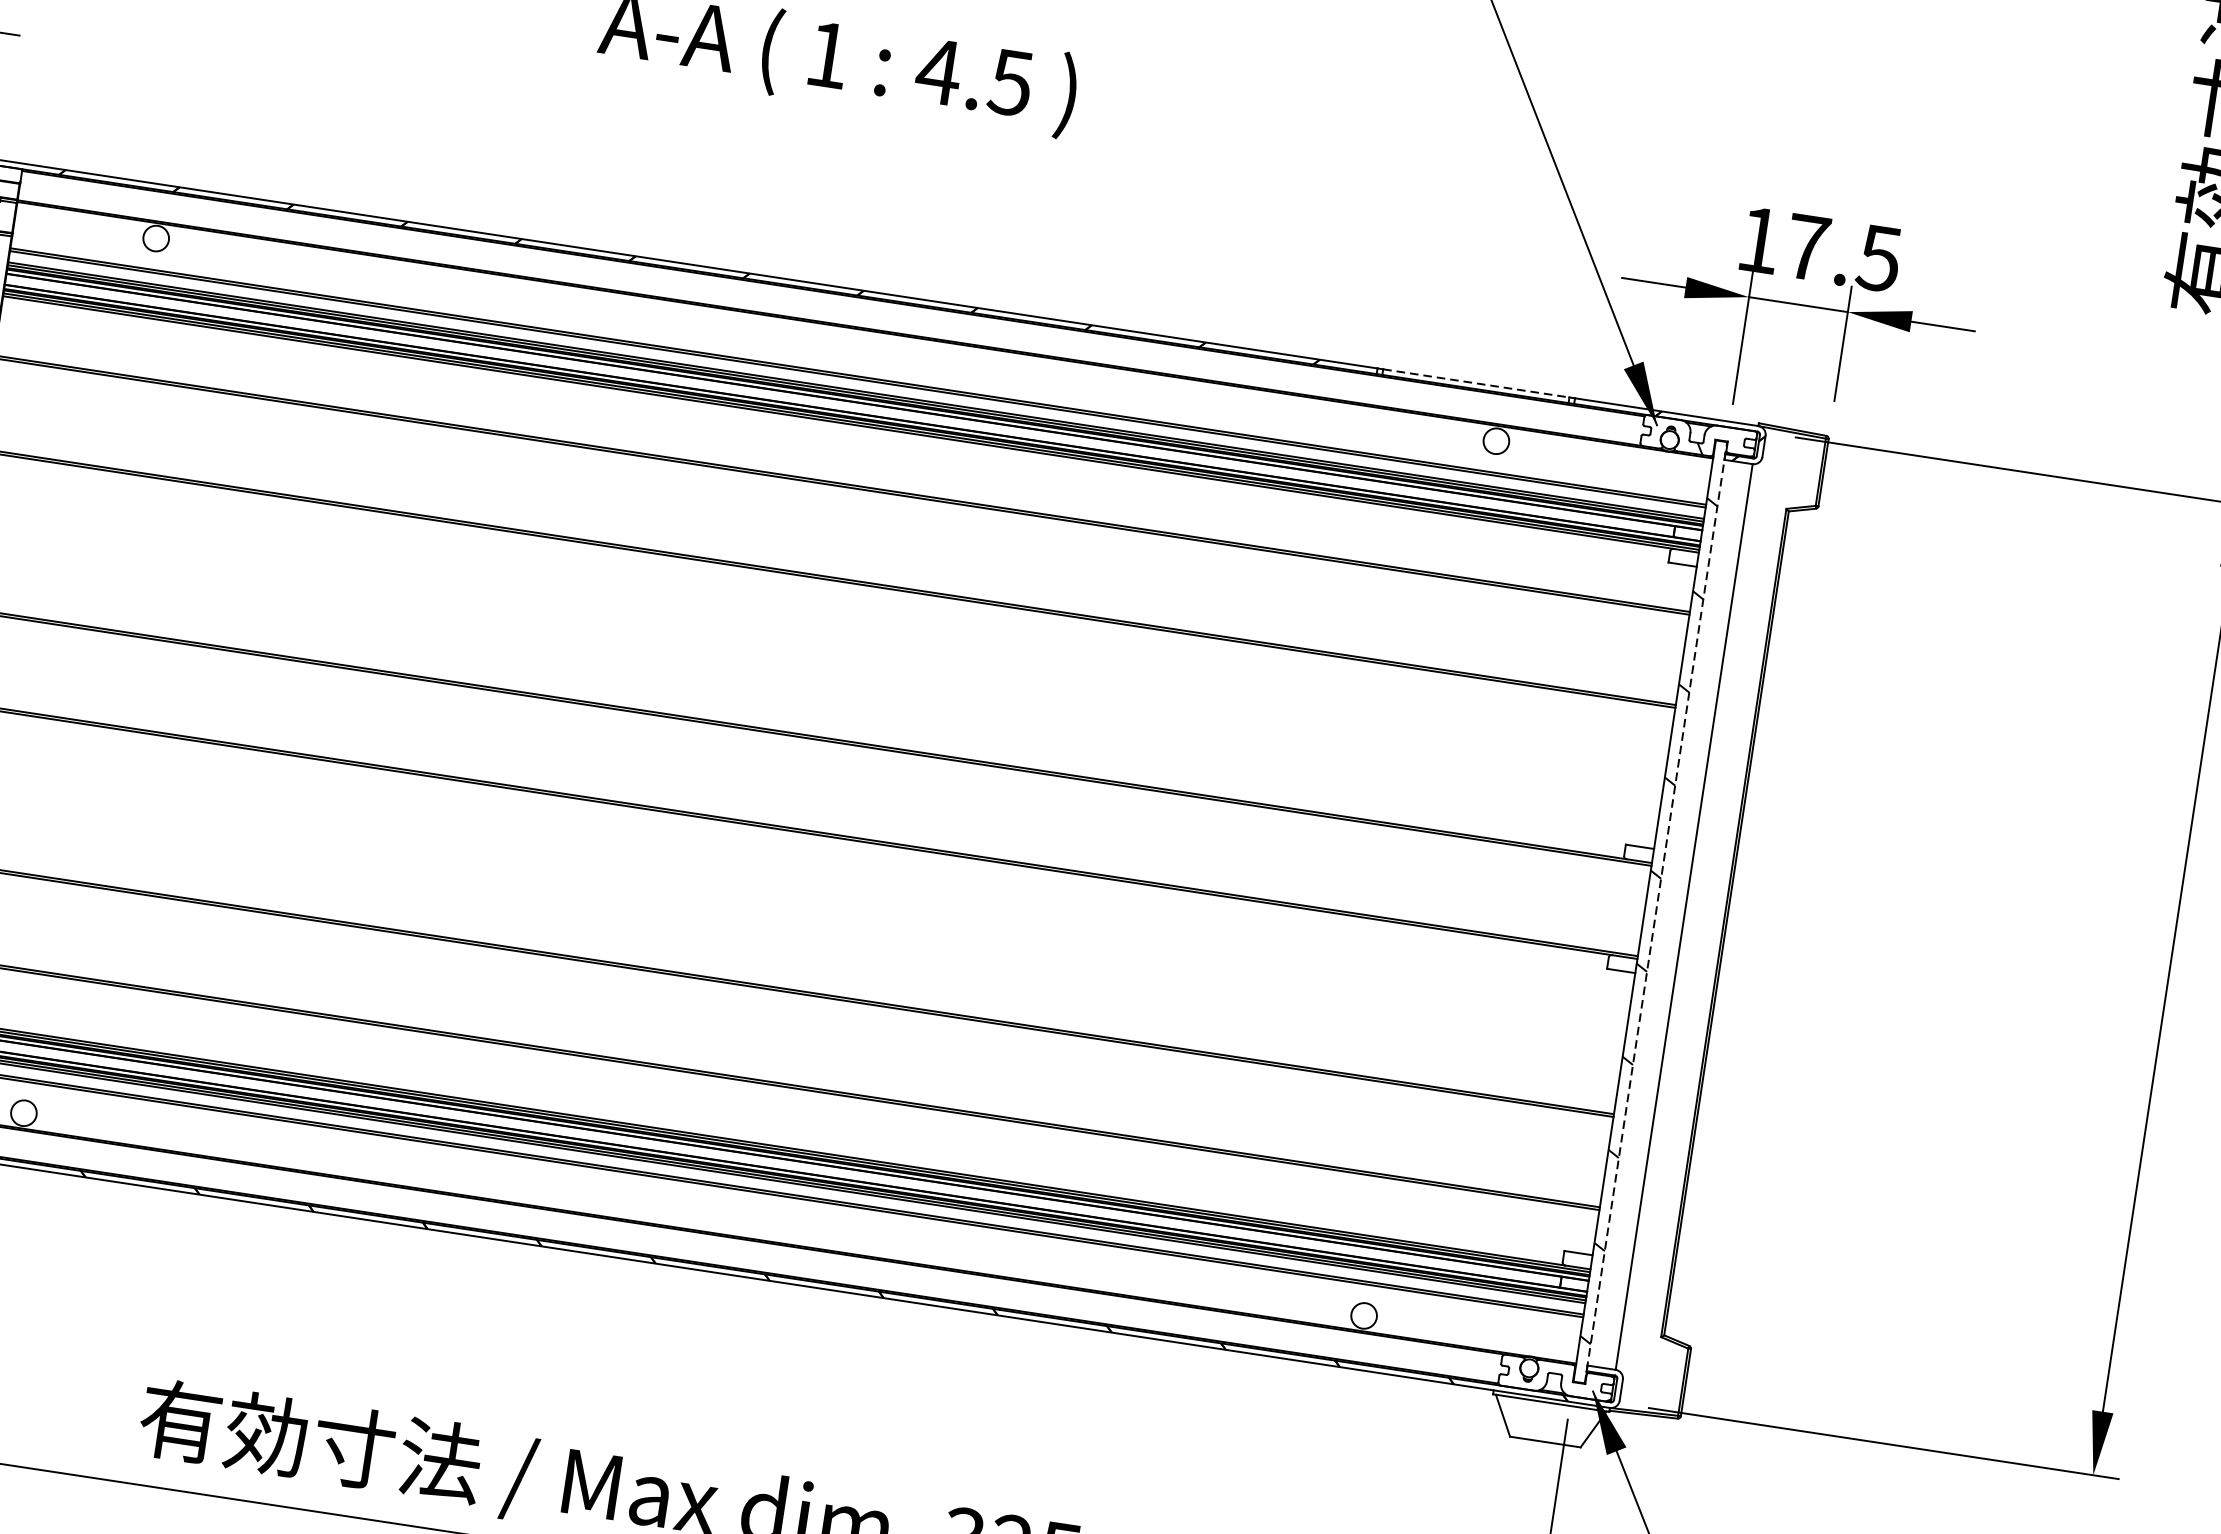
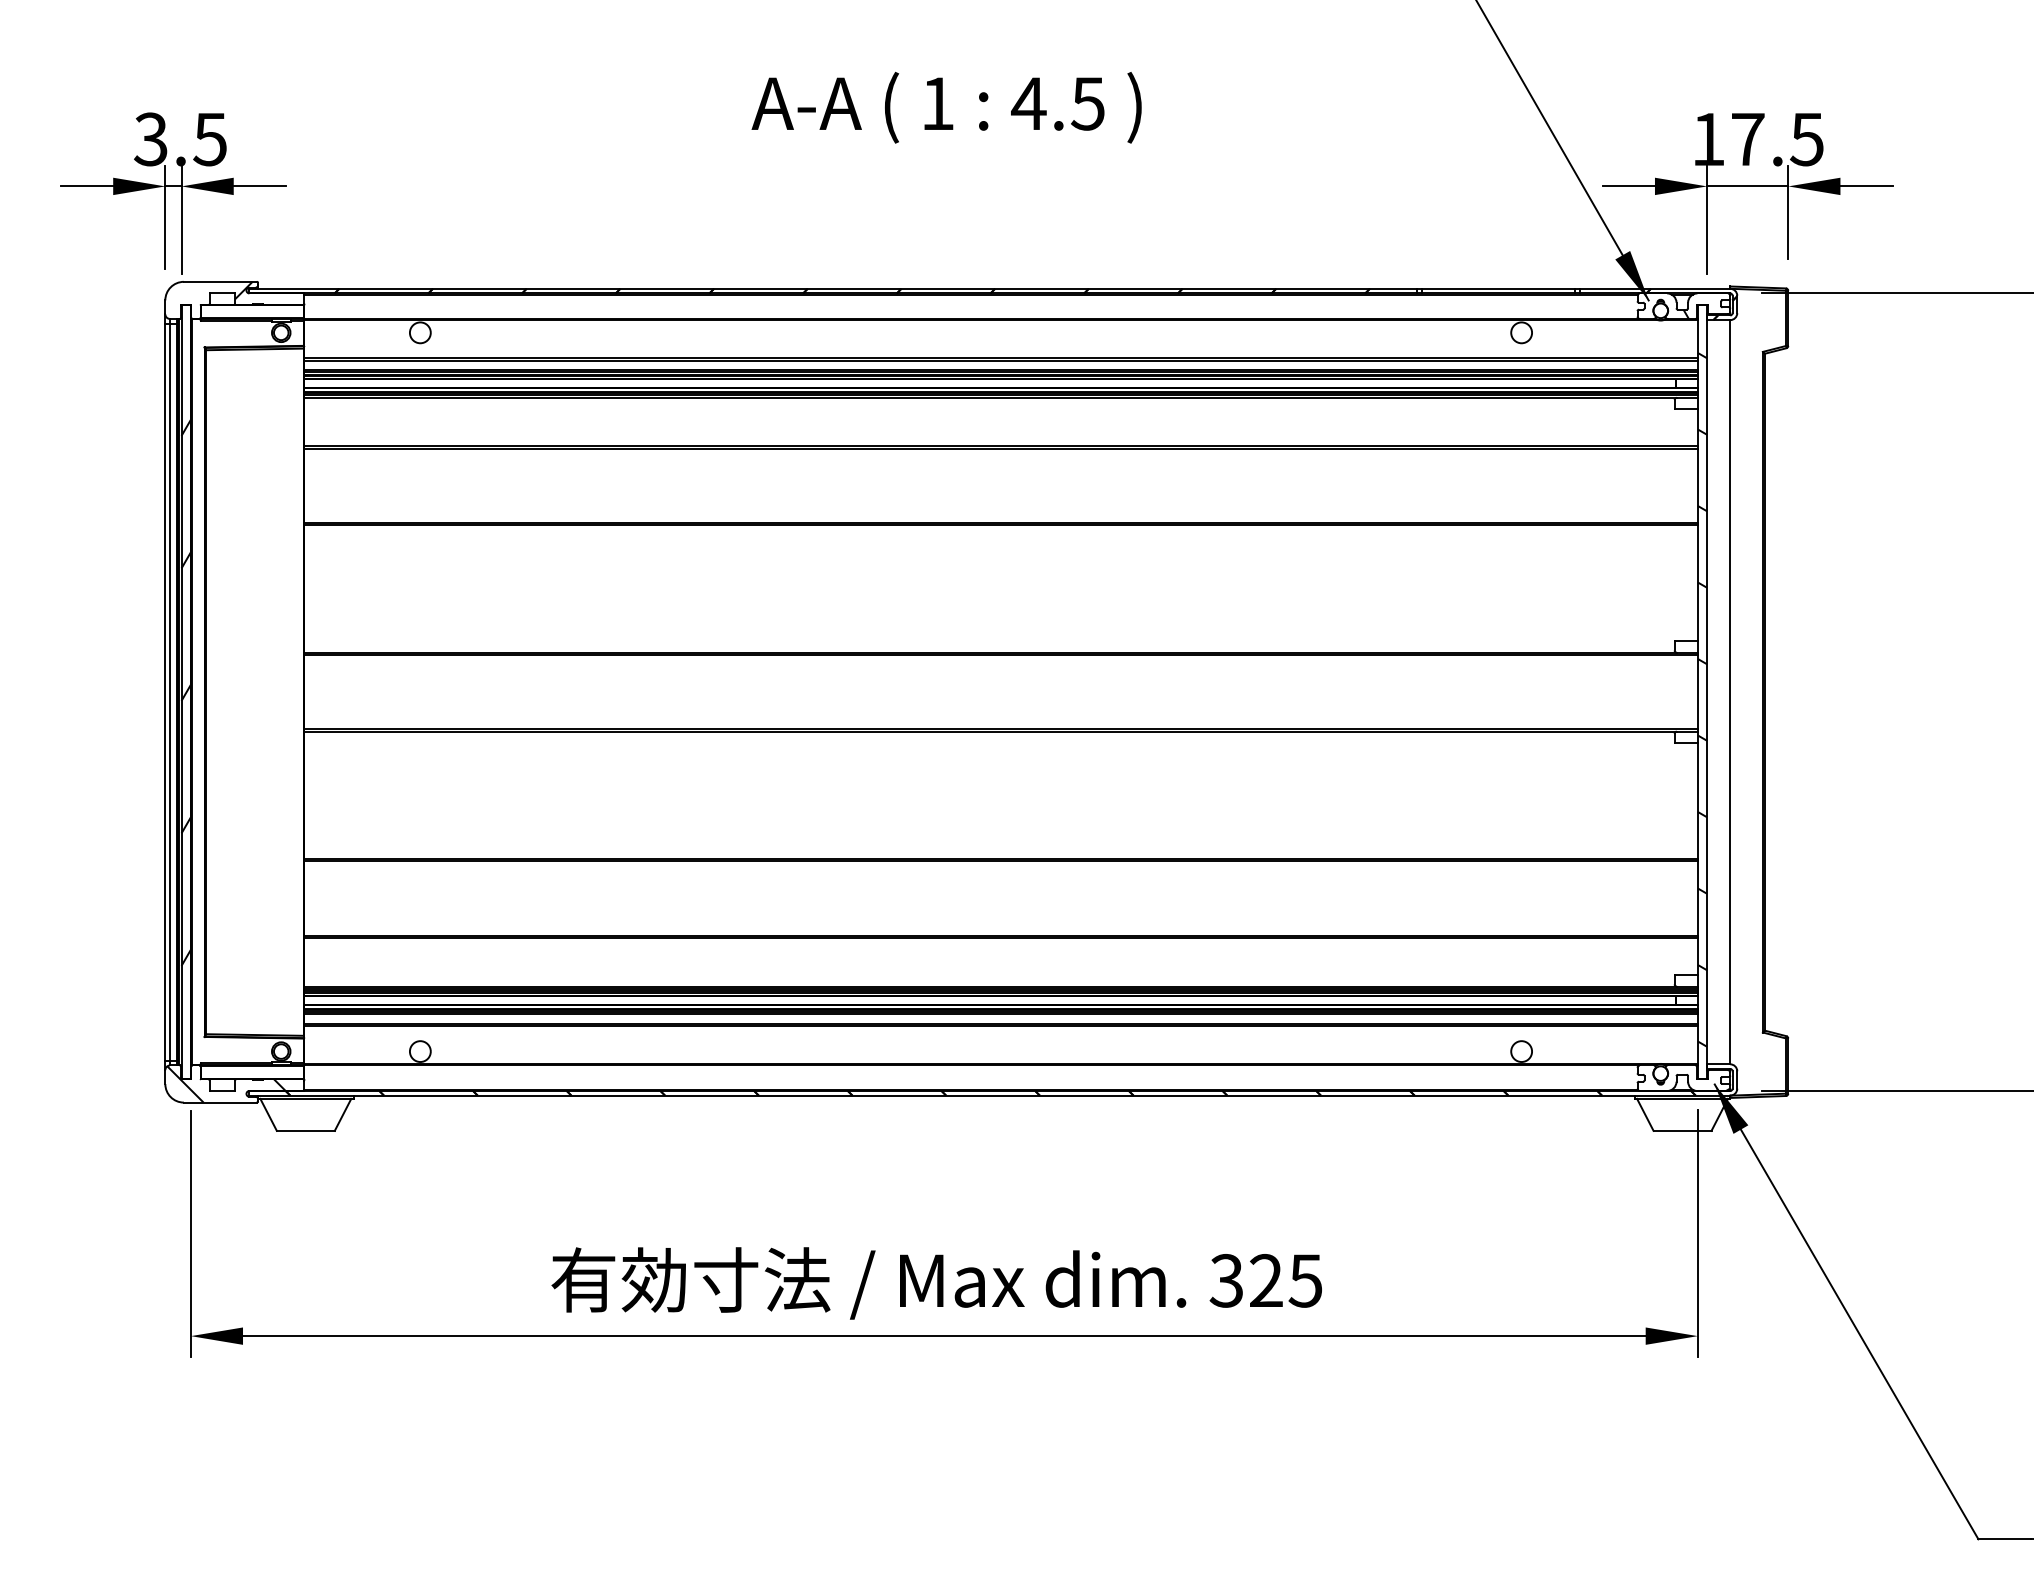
line: (1476, 383) -> (1498, 288), dashed -> solid
line: (1656, 913) -> (1707, 692), dashed -> solid

